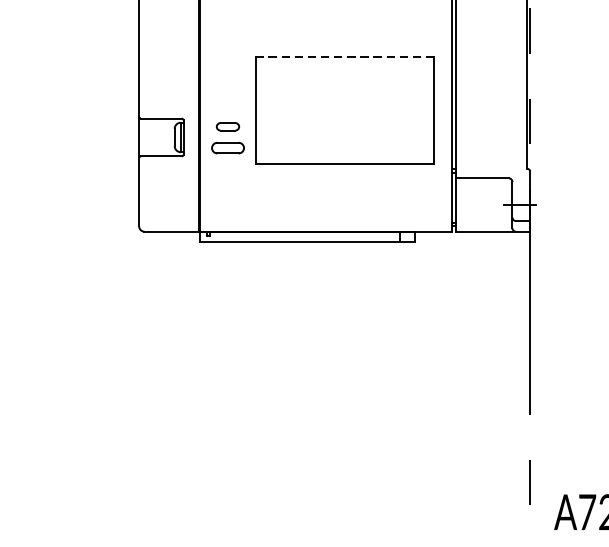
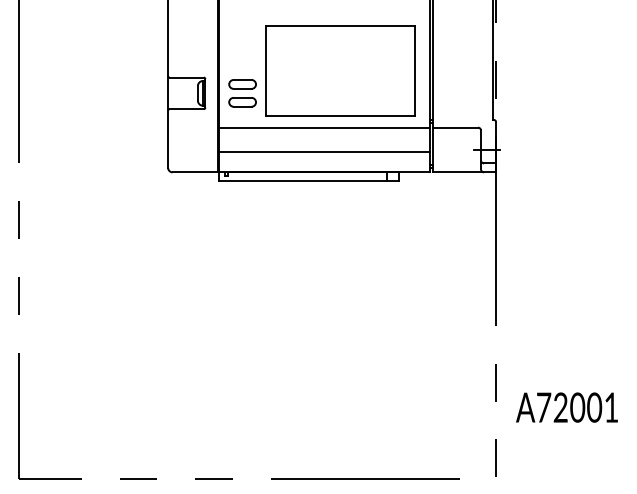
line: (344, 57) -> (340, 26), dashed -> solid
part: (227, 126) -> (242, 84), size x1.43
line: (325, 178) -> (324, 127), added
line: (325, 206) -> (324, 151), added

